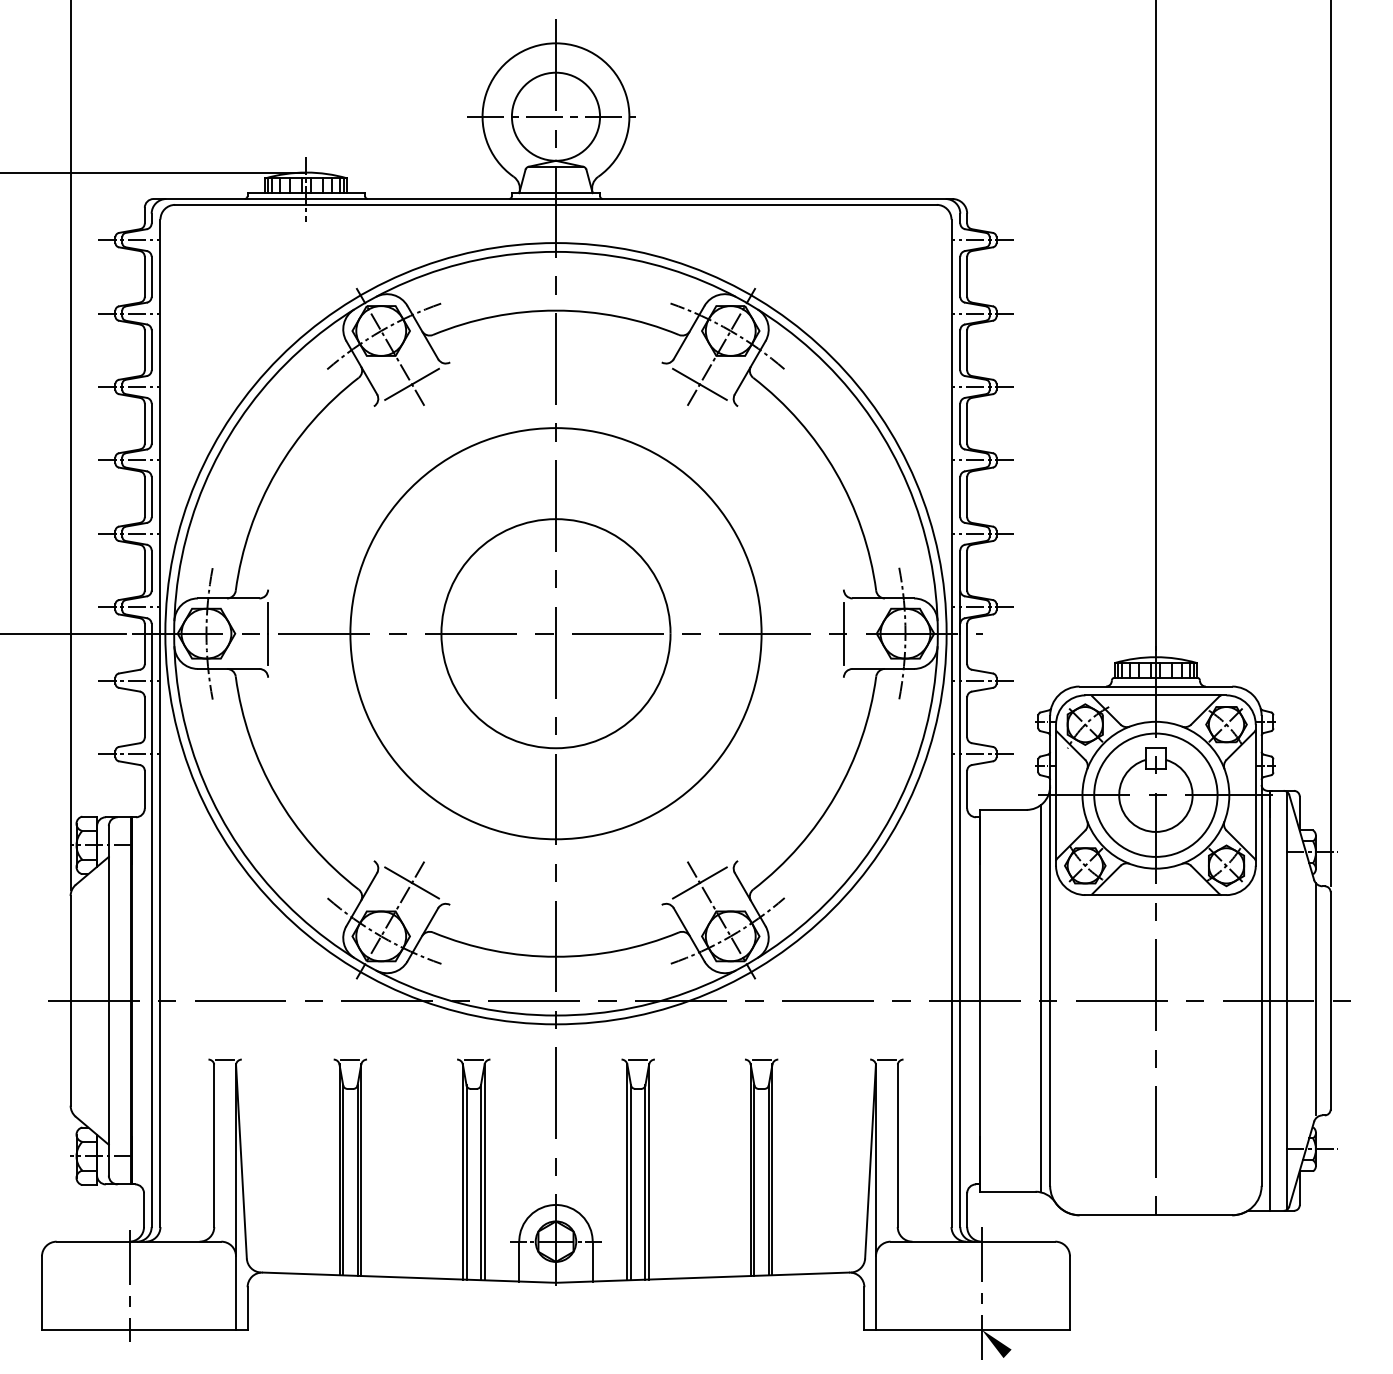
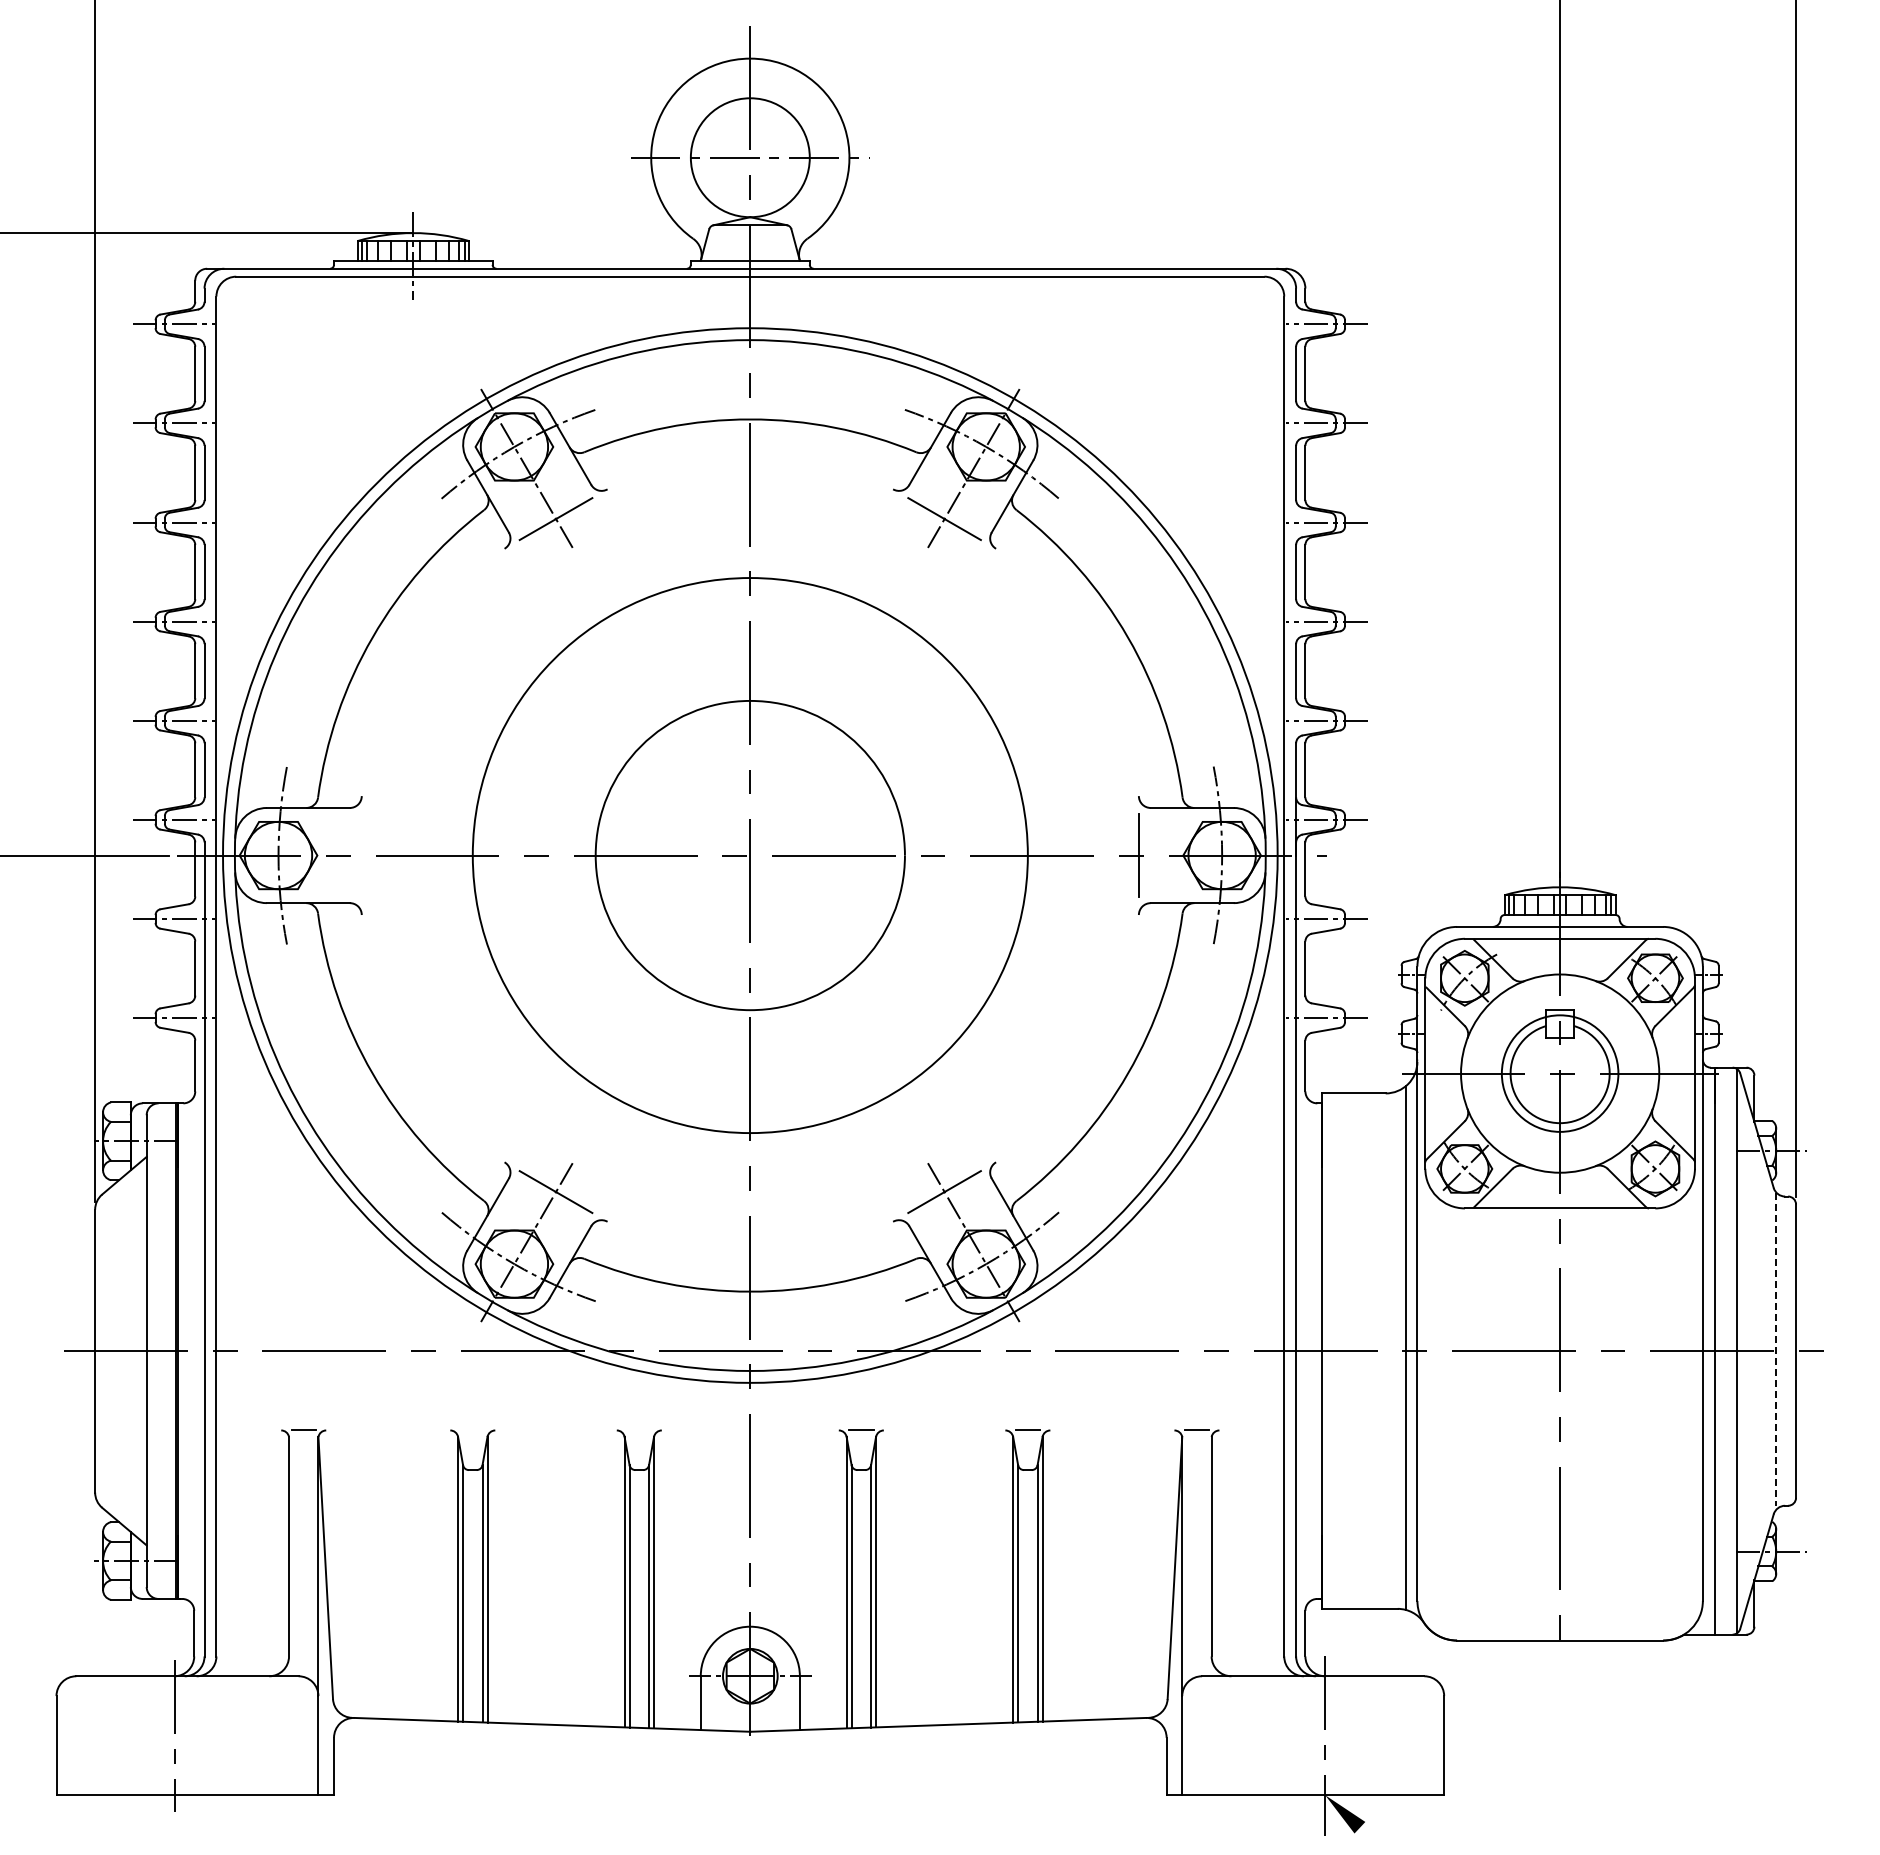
line: (267, 633) -> (361, 855), removed
circle: (1155, 795) -> (1559, 1073), size x0.7
line: (1316, 999) -> (1776, 1349), solid -> dashed
line: (350, 1059) -> (472, 1430), removed
line: (473, 1059) -> (639, 1430), removed

